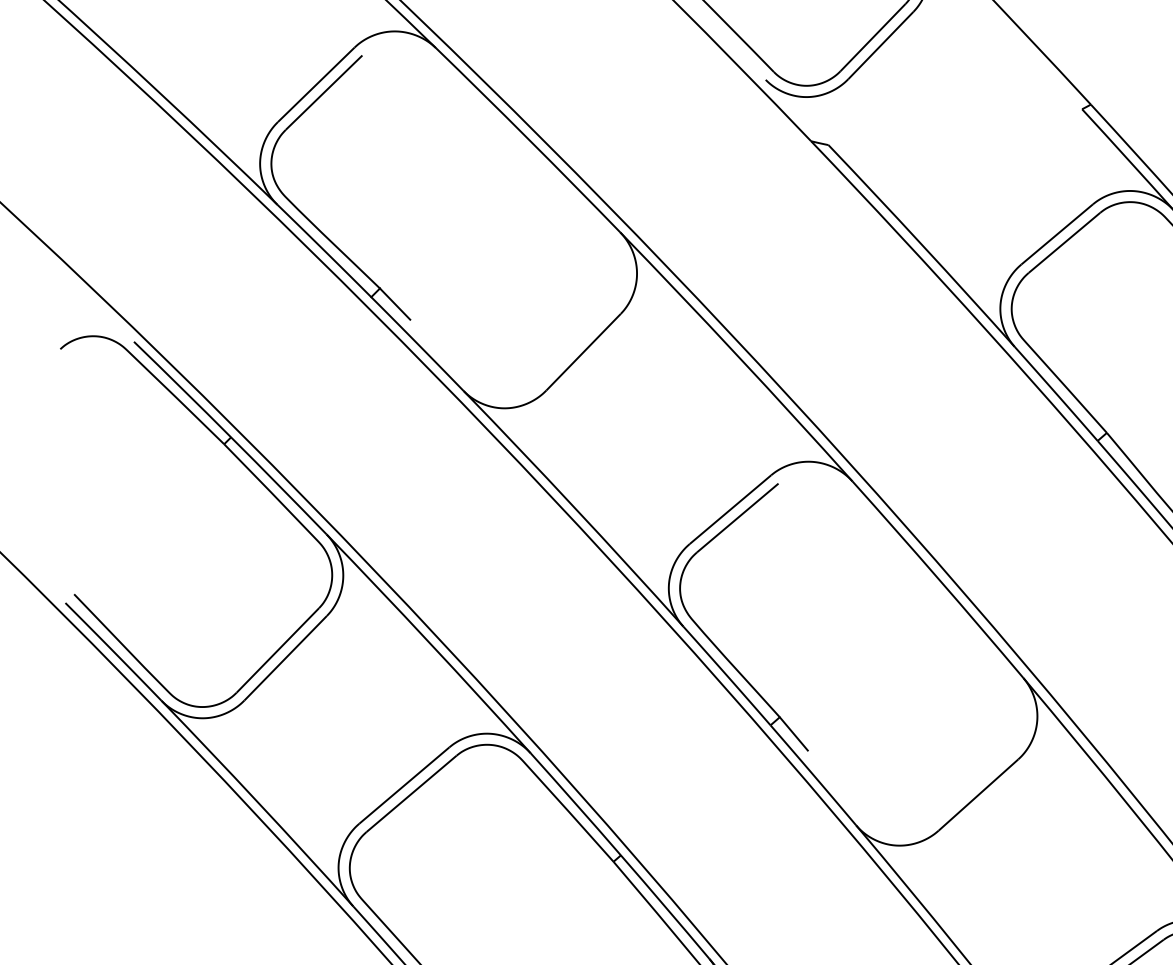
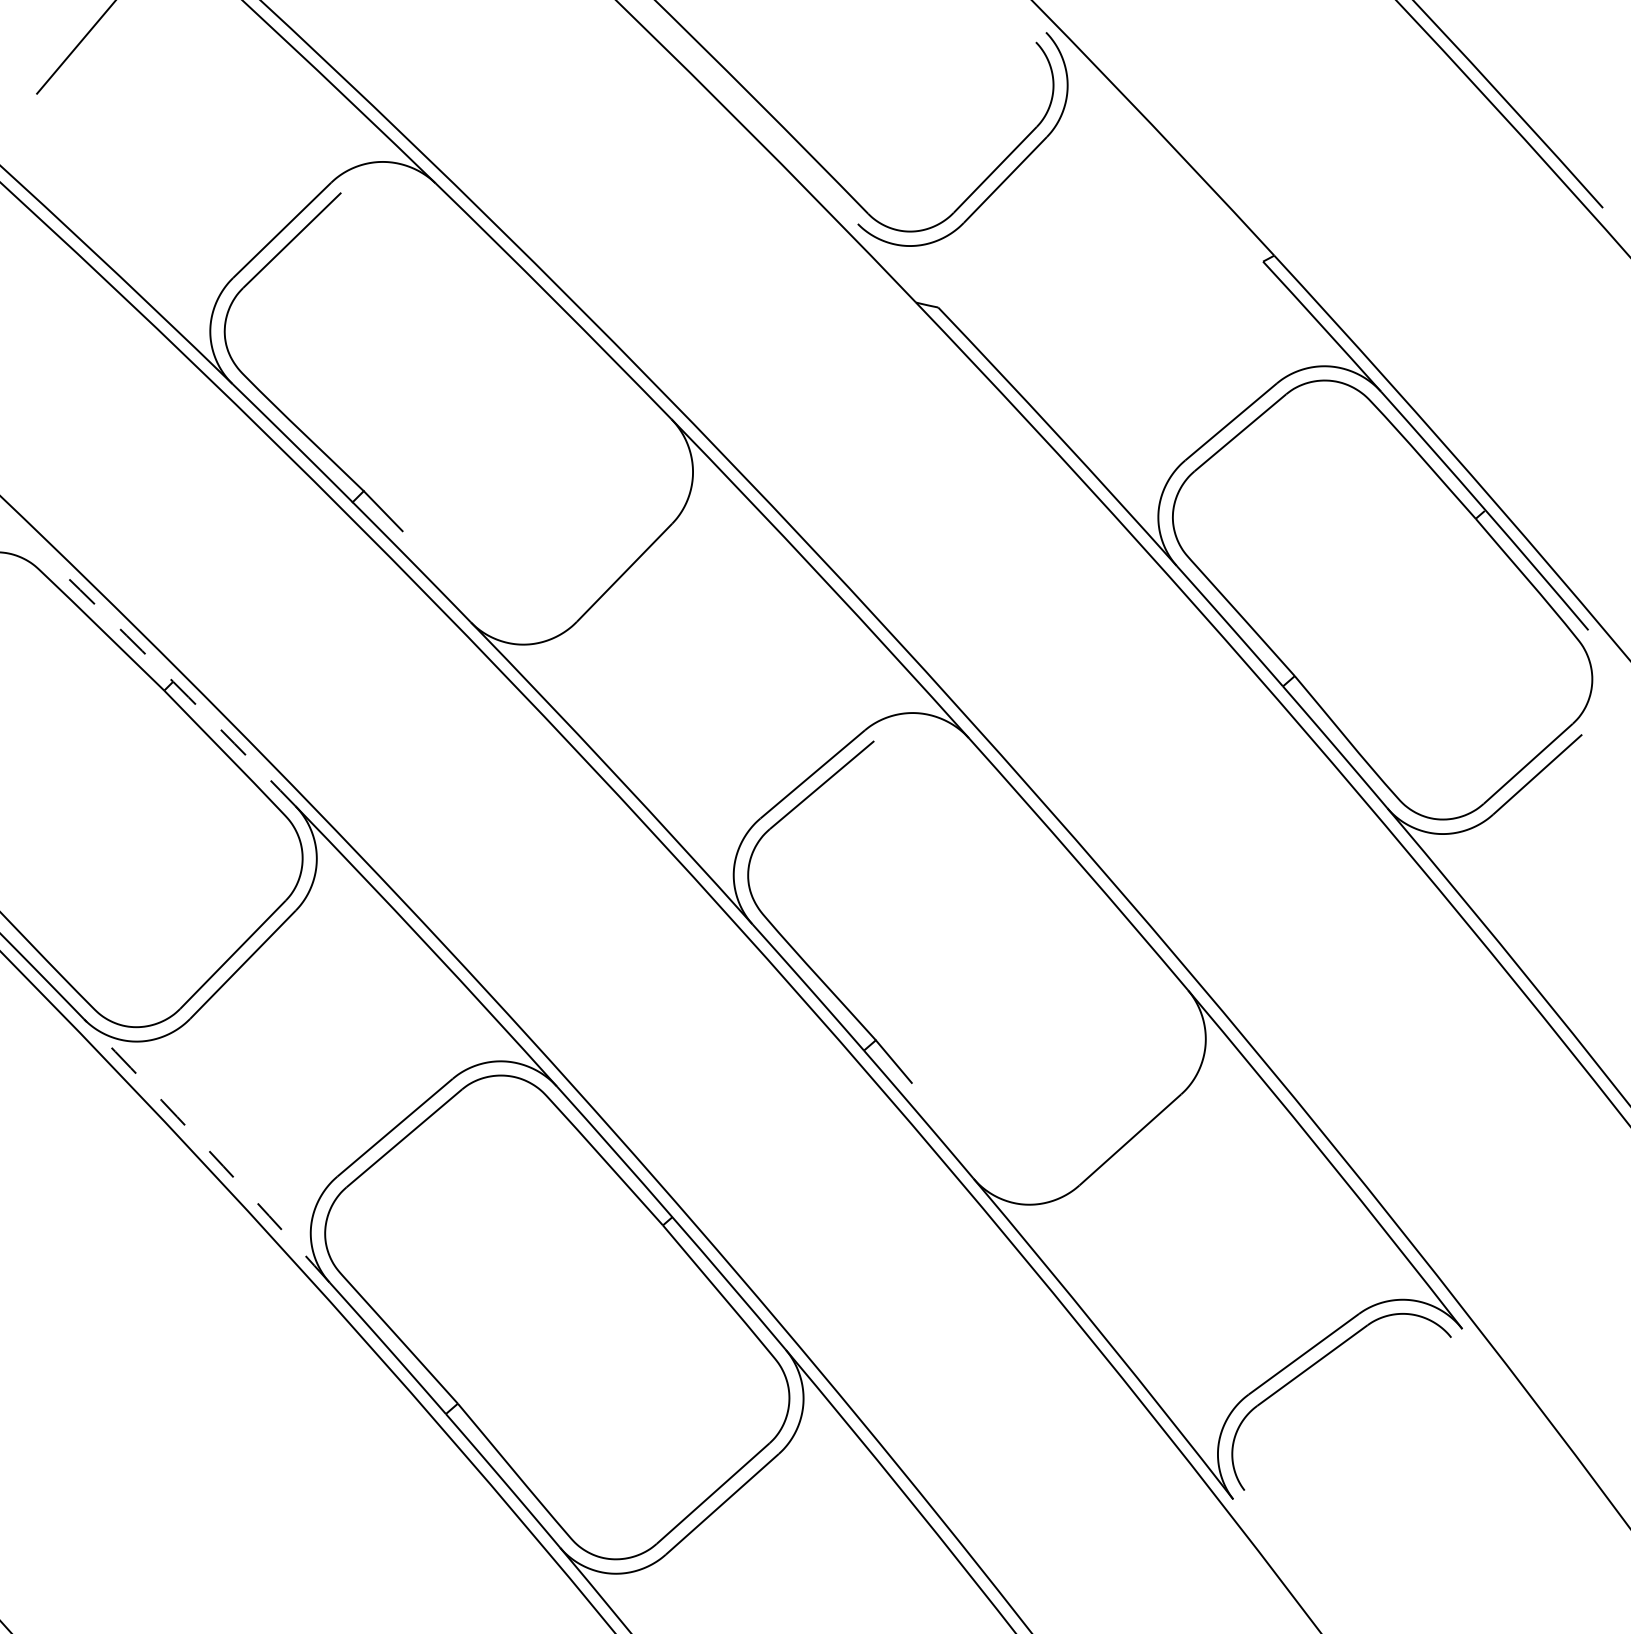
arc: (231, 437) -> (173, 681), solid -> dashed
arc: (258, 802) -> (208, 1149), solid -> dashed

